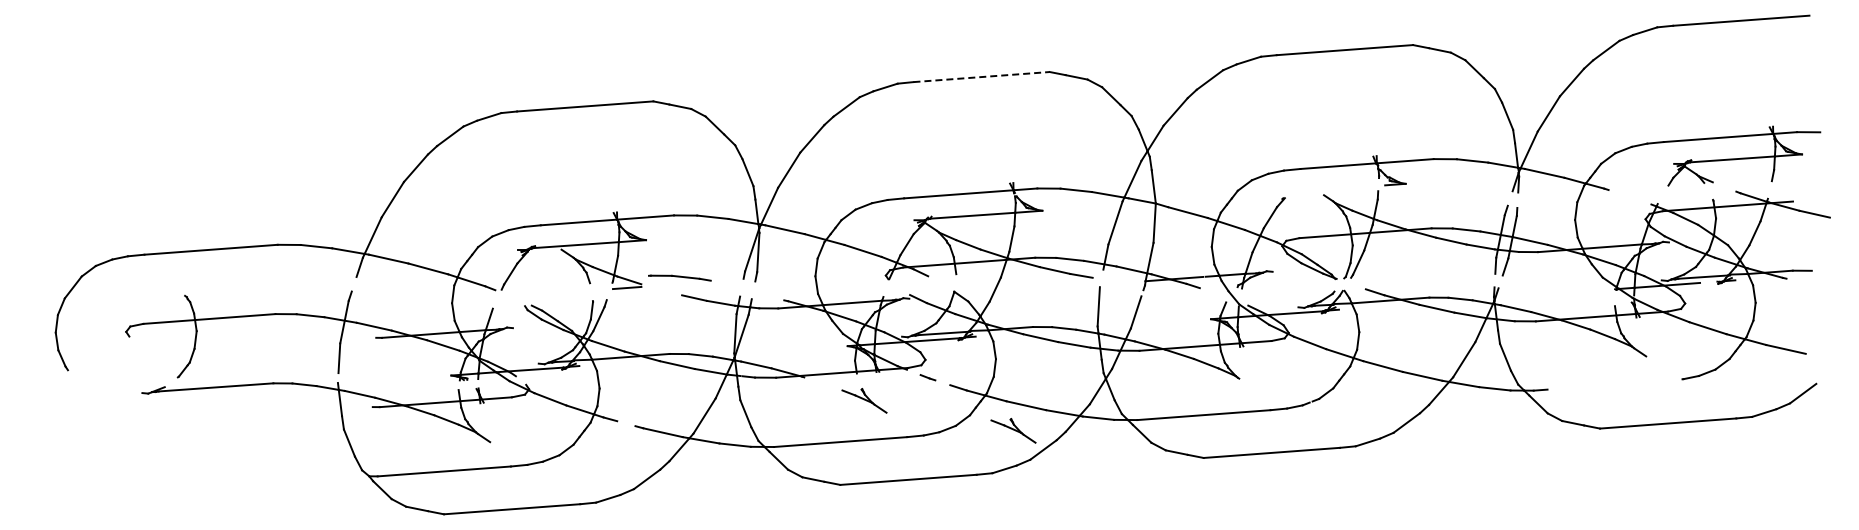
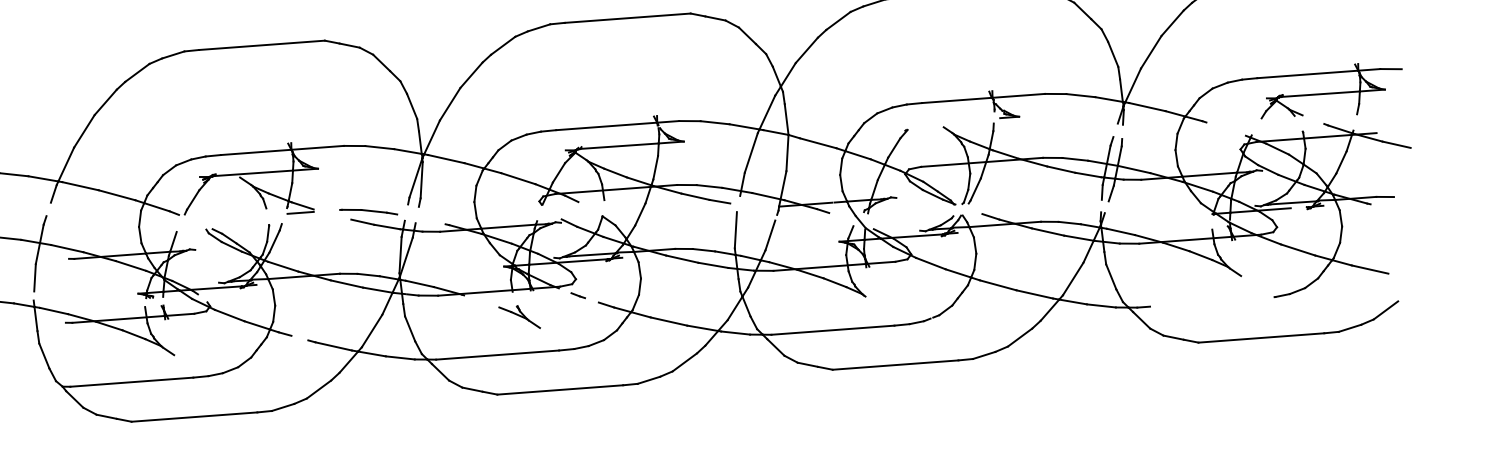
line: (982, 77) -> (628, 18), dashed -> solid
part: (679, 277) -> (368, 211), moved
part: (1013, 430) -> (657, 344), removed

